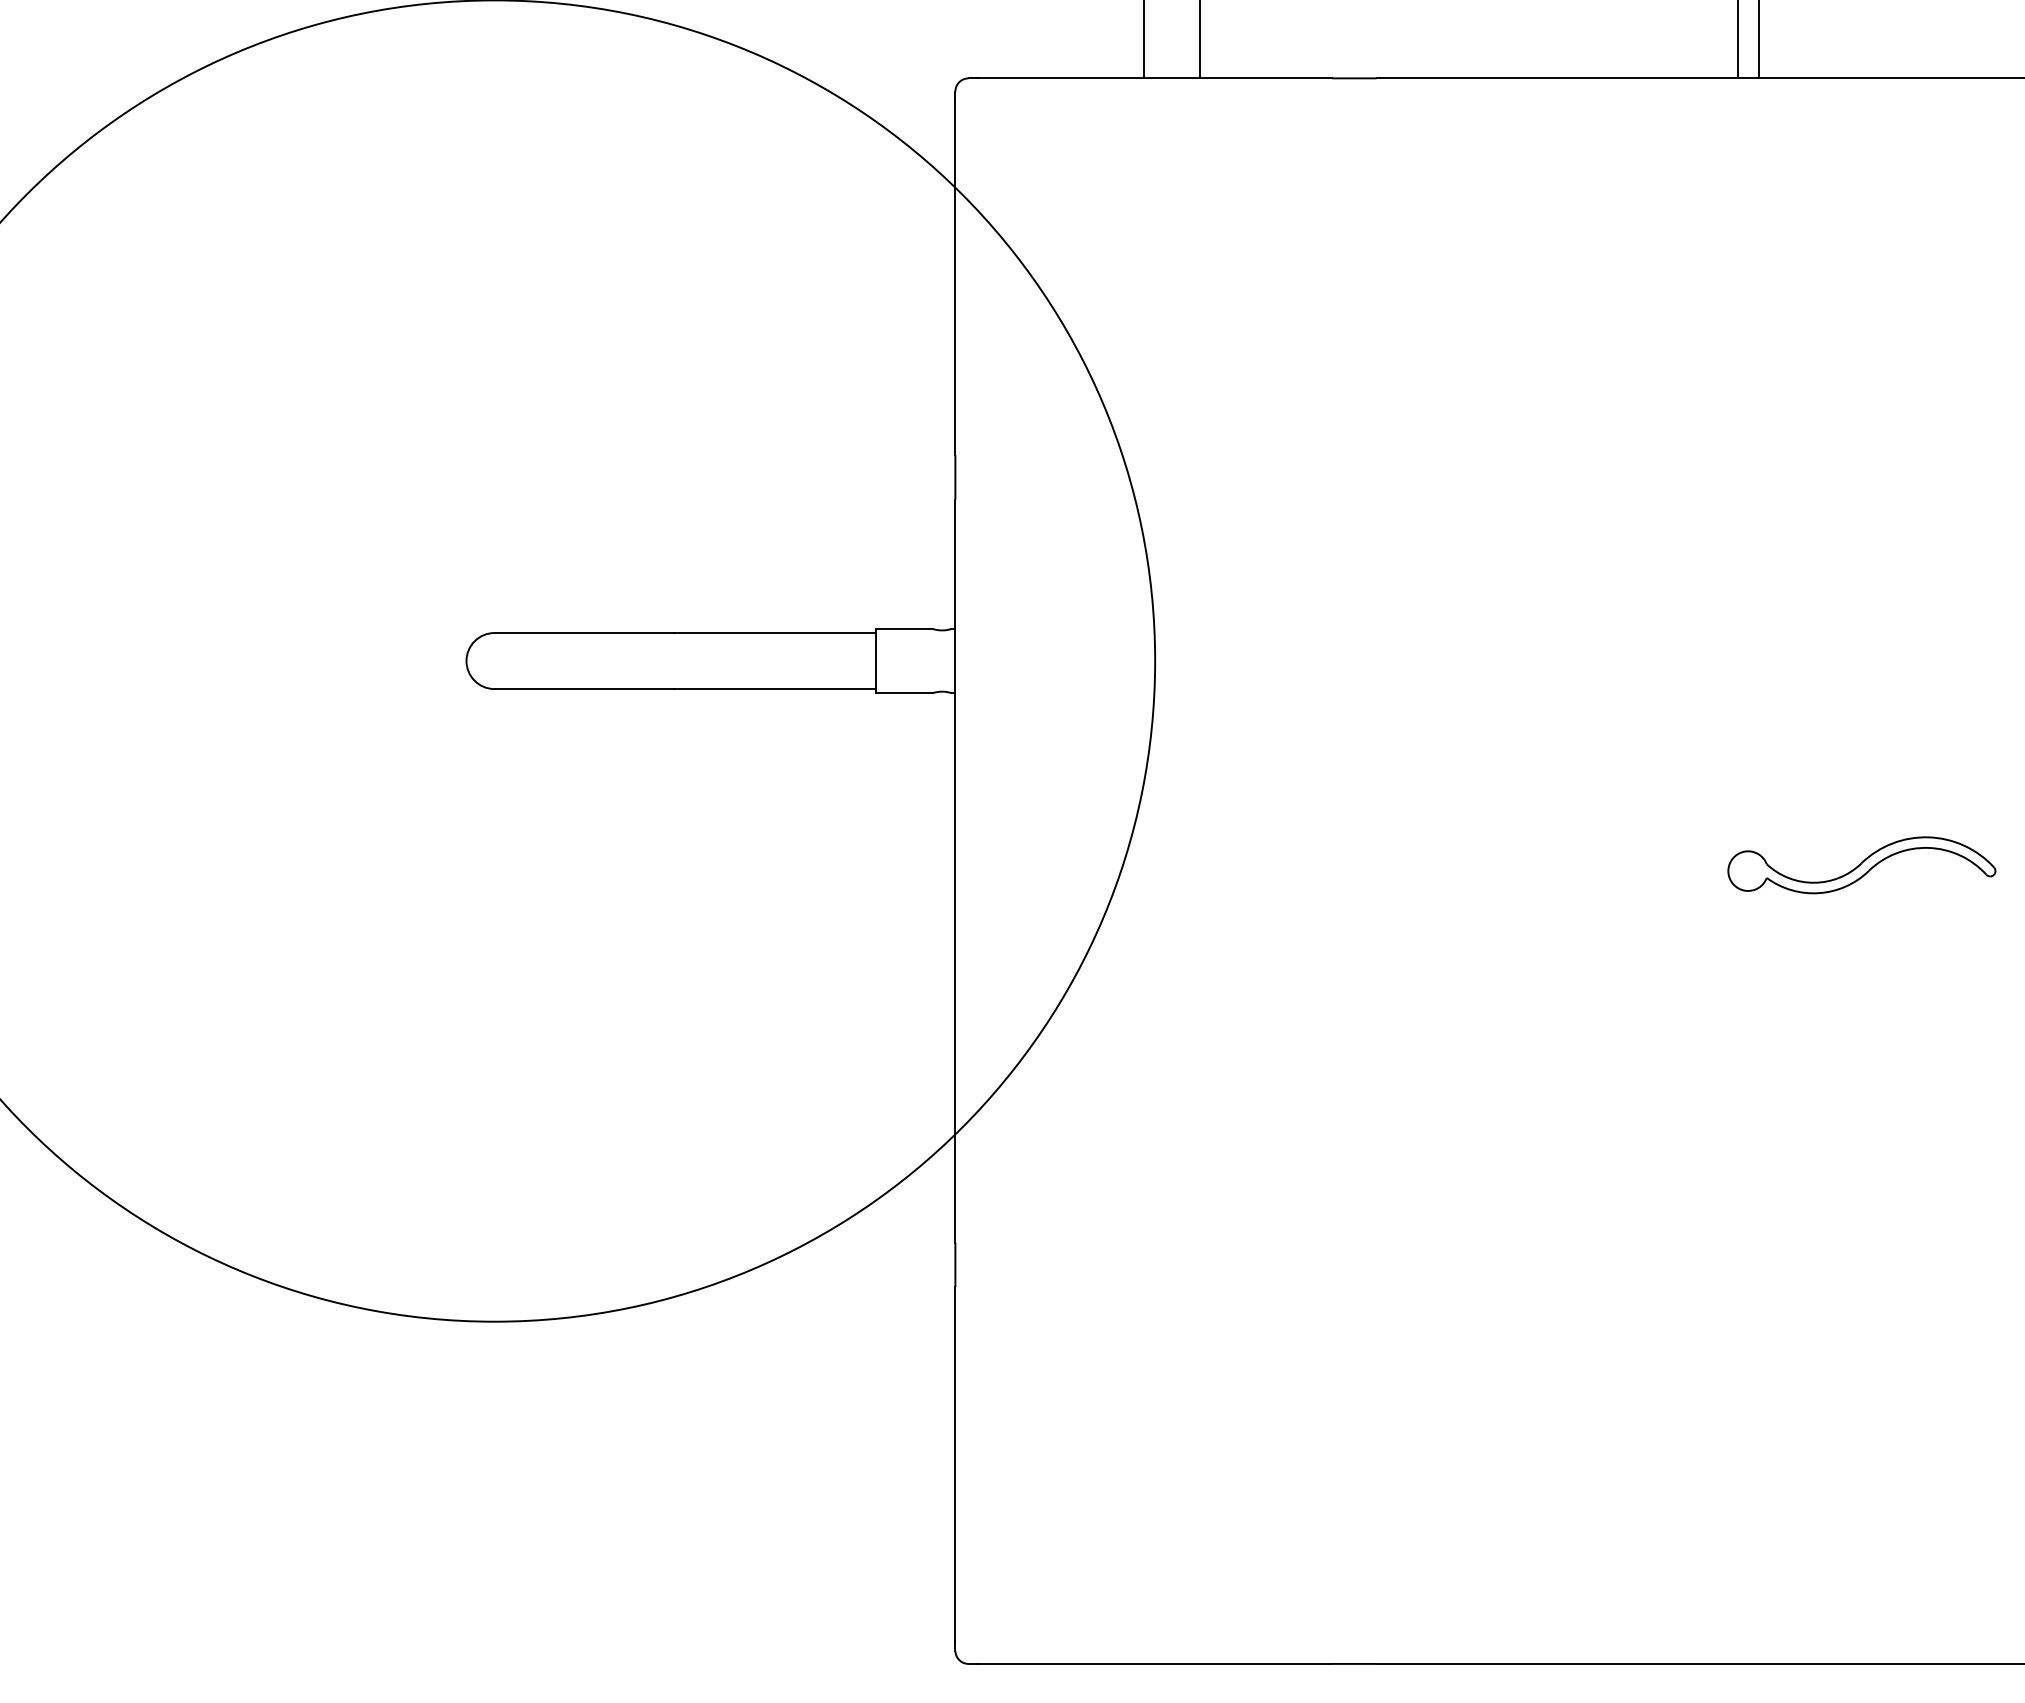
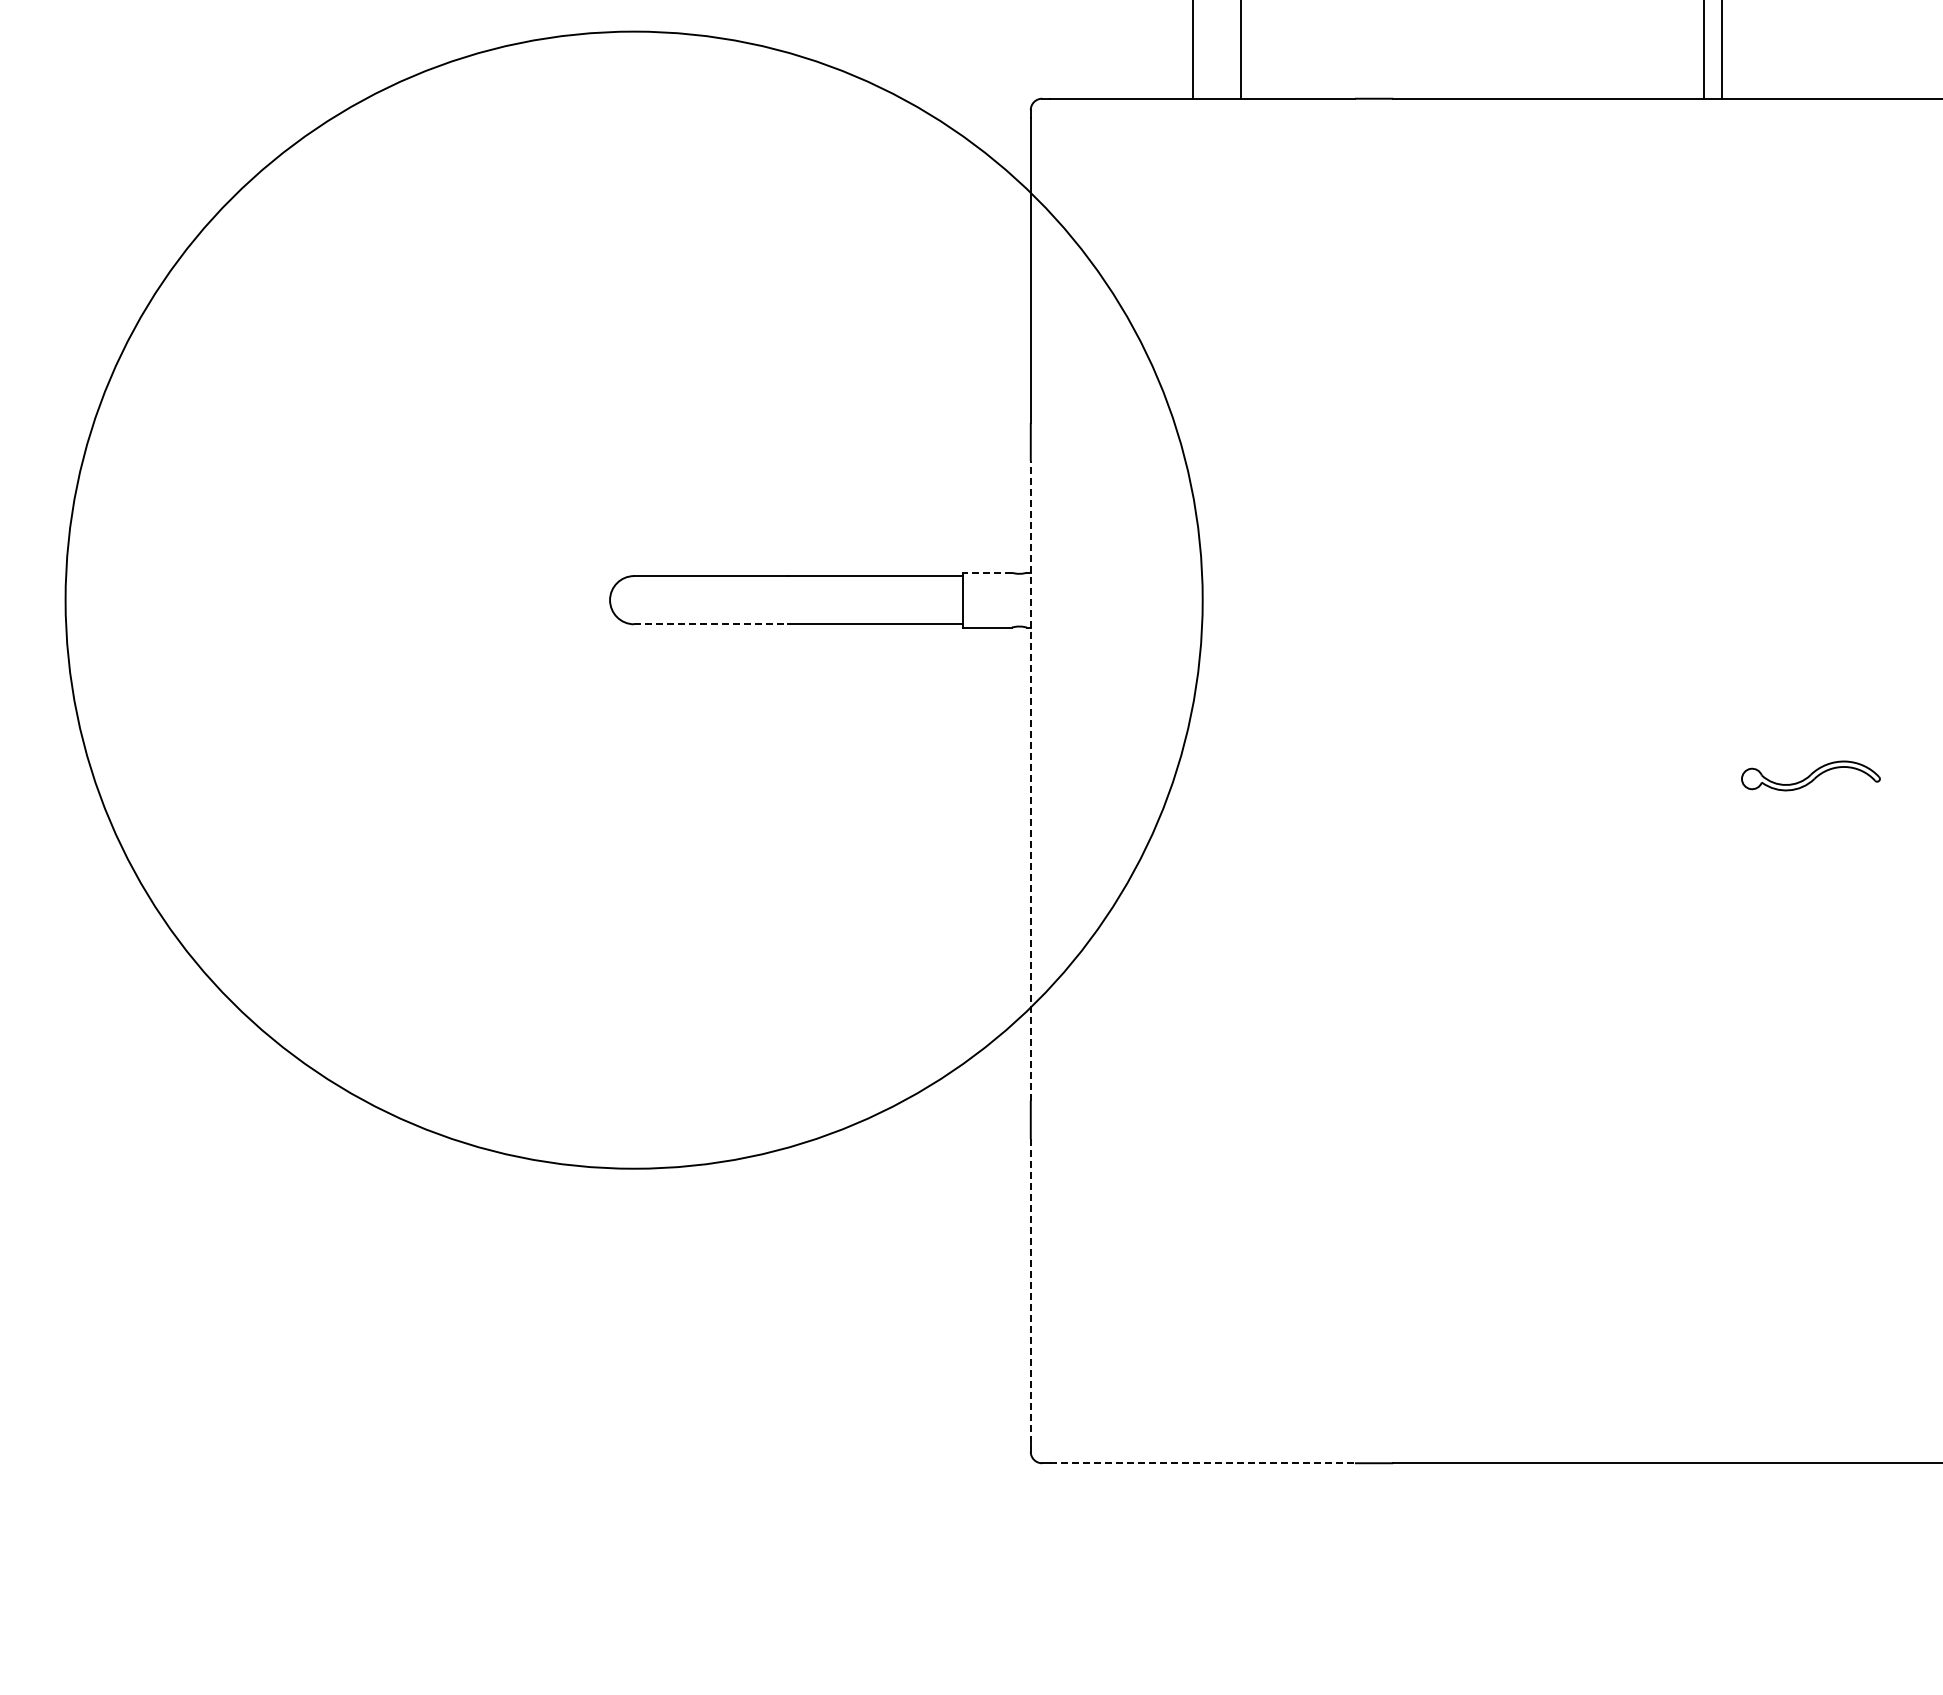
line: (905, 628) -> (987, 572), solid -> dashed
line: (584, 689) -> (711, 624), solid -> dashed
part: (1861, 864) -> (1810, 775), size x0.6
line: (955, 870) -> (1030, 780), solid -> dashed
line: (955, 1464) -> (1030, 1291), solid -> dashed
line: (1156, 1664) -> (1203, 1463), solid -> dashed

